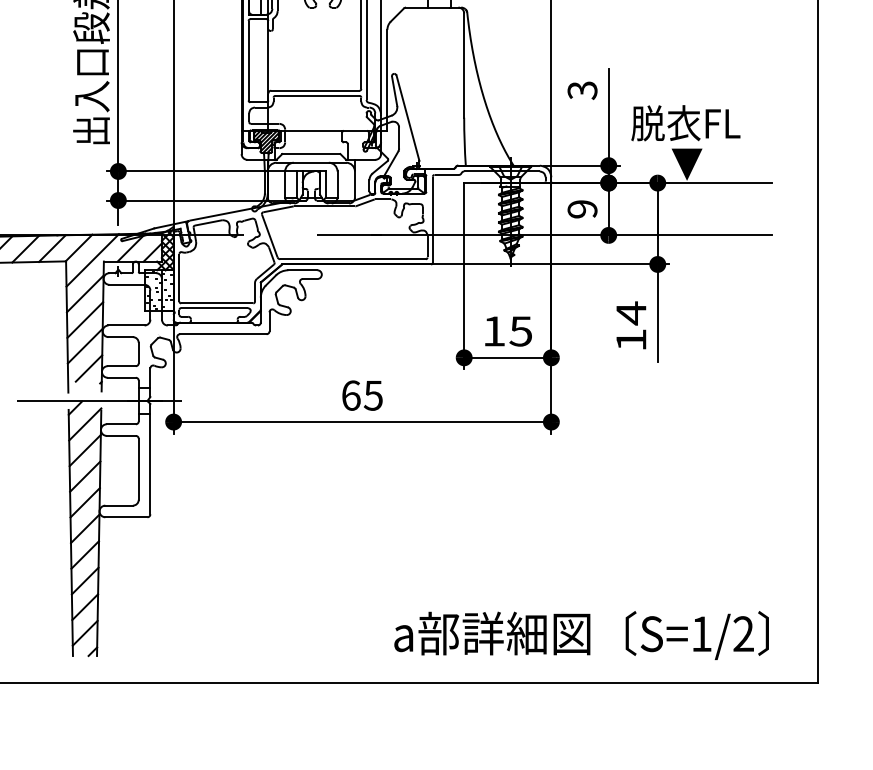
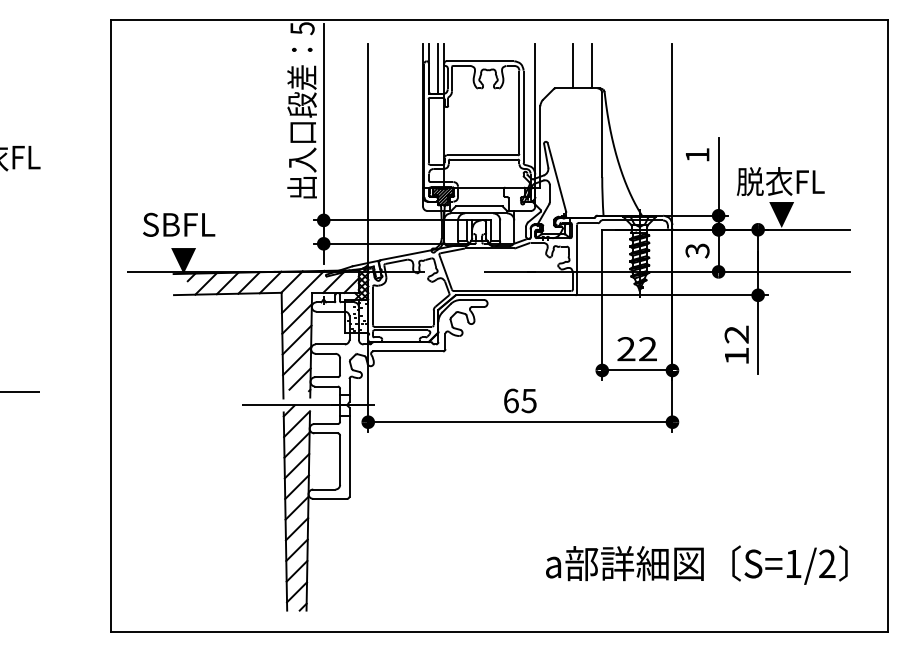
text: (582, 90) -> (697, 155), 3 -> 1
text: (582, 208) -> (697, 250), 9 -> 3
text: (630, 313) -> (736, 334), 14 -> 12
text: (506, 331) -> (636, 349), 15 -> 22
text: (581, 634) -> (696, 564), moved

